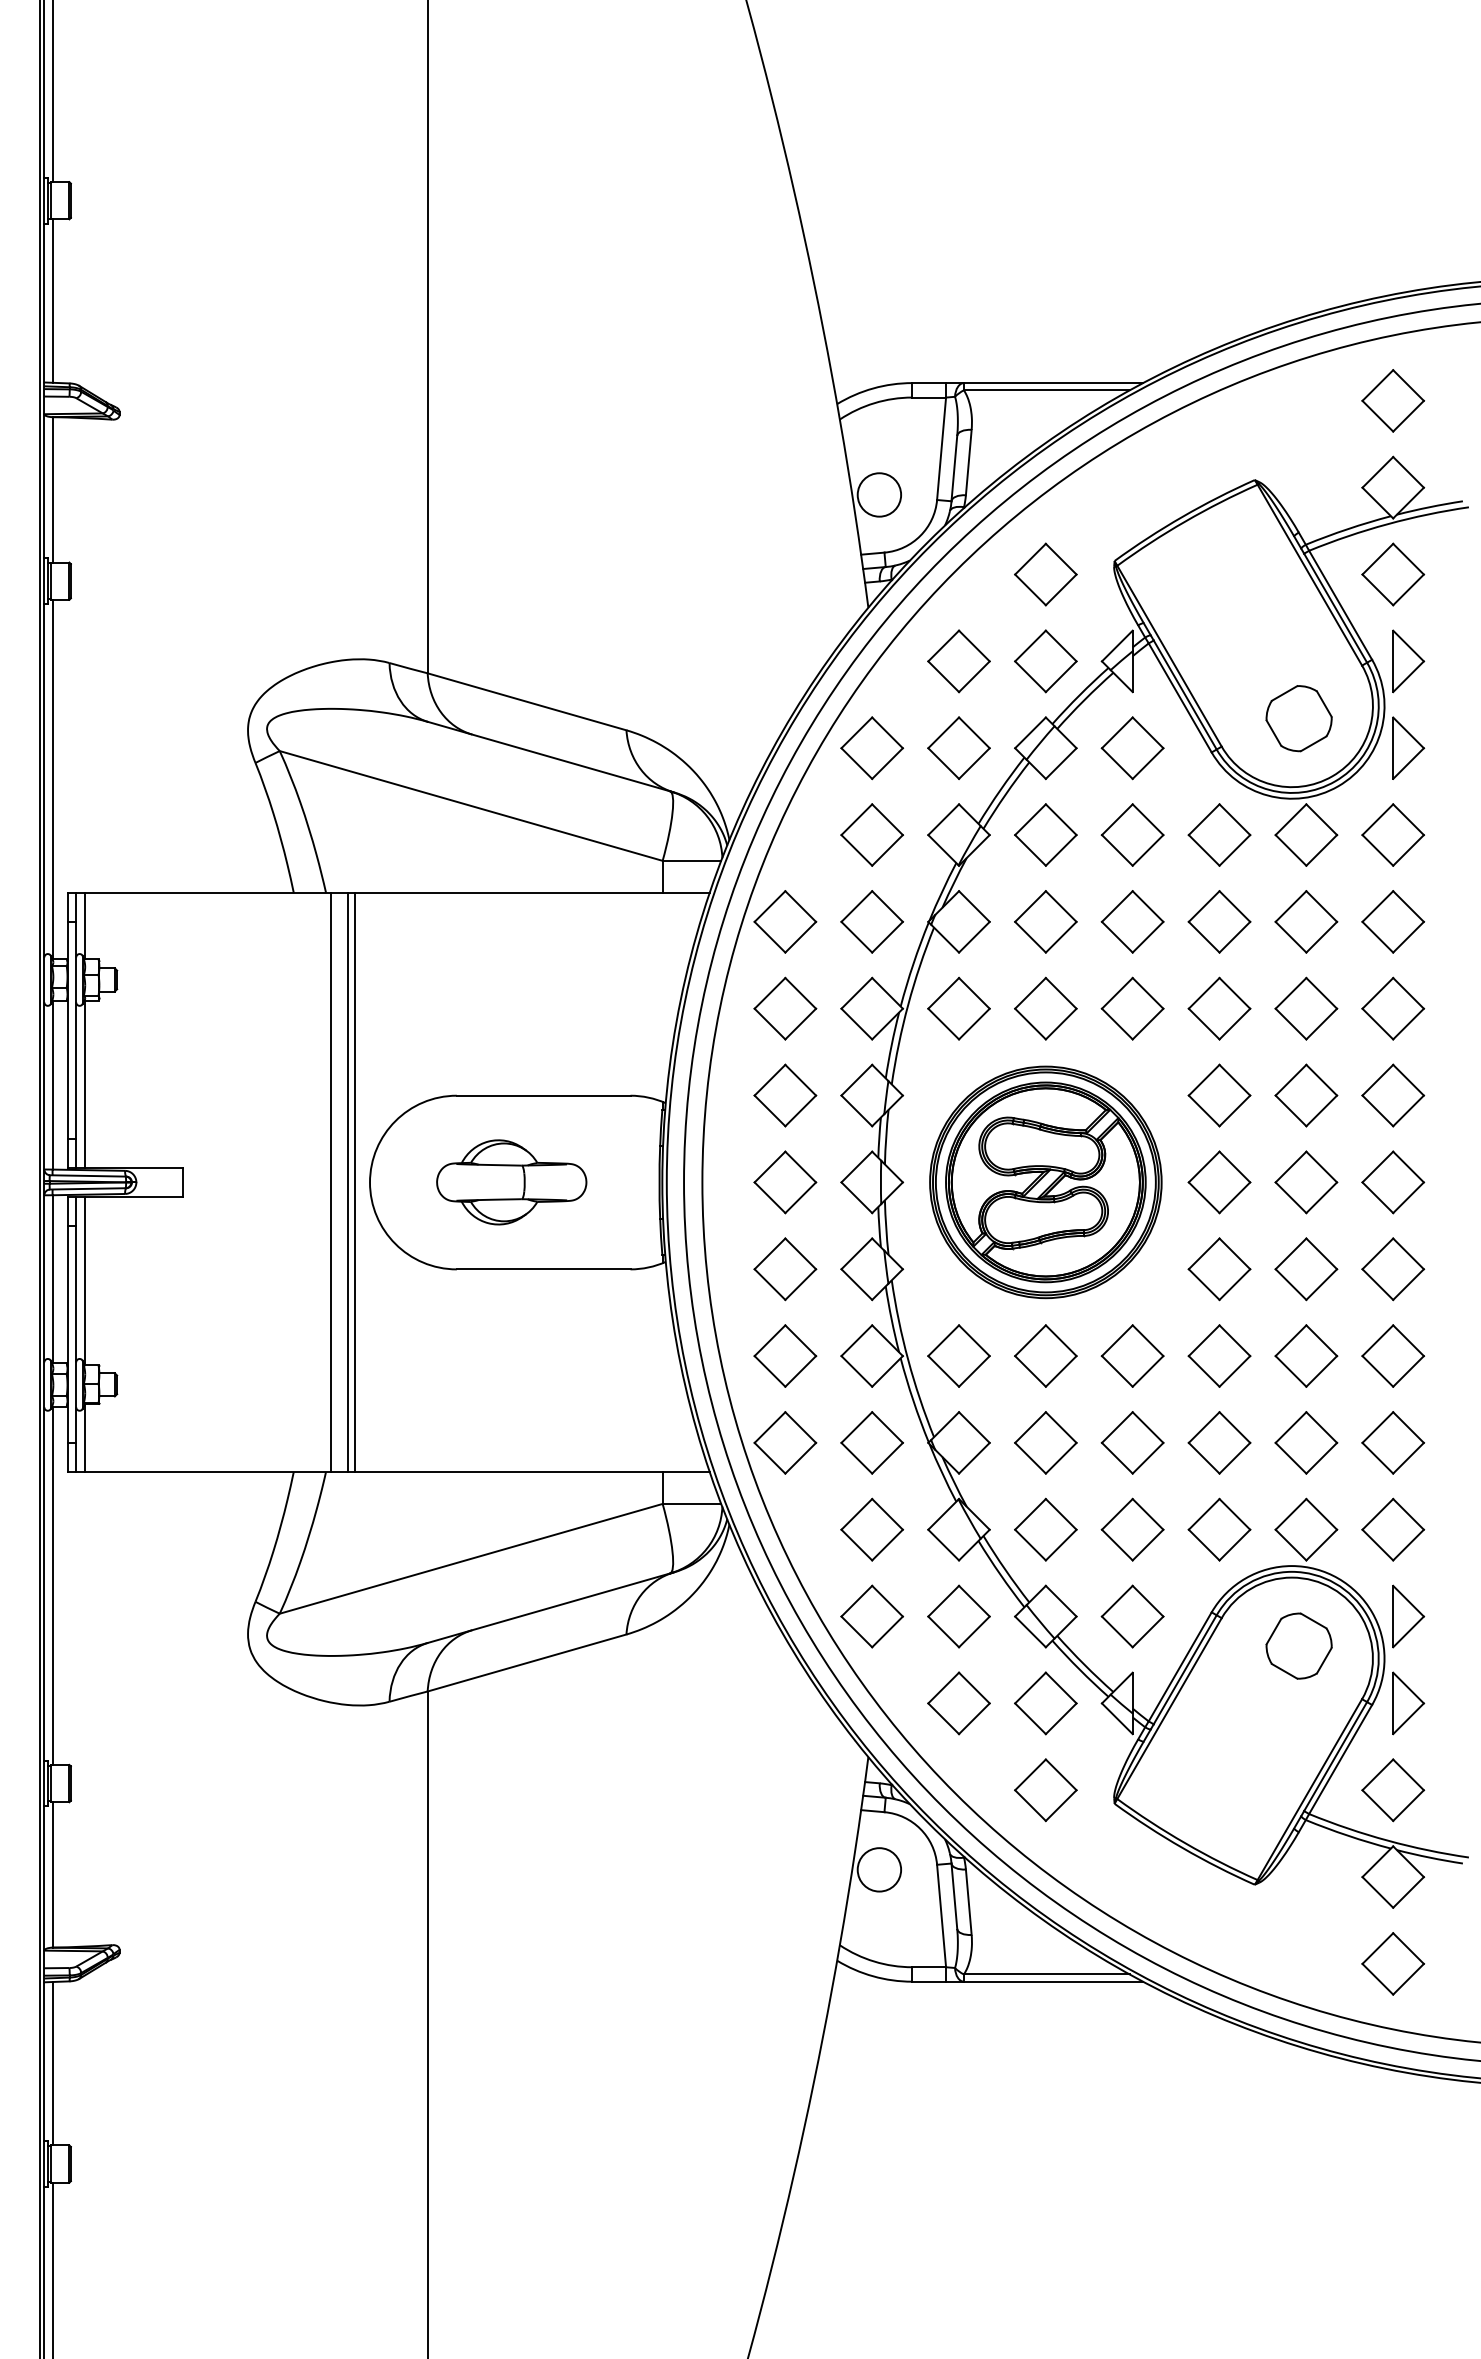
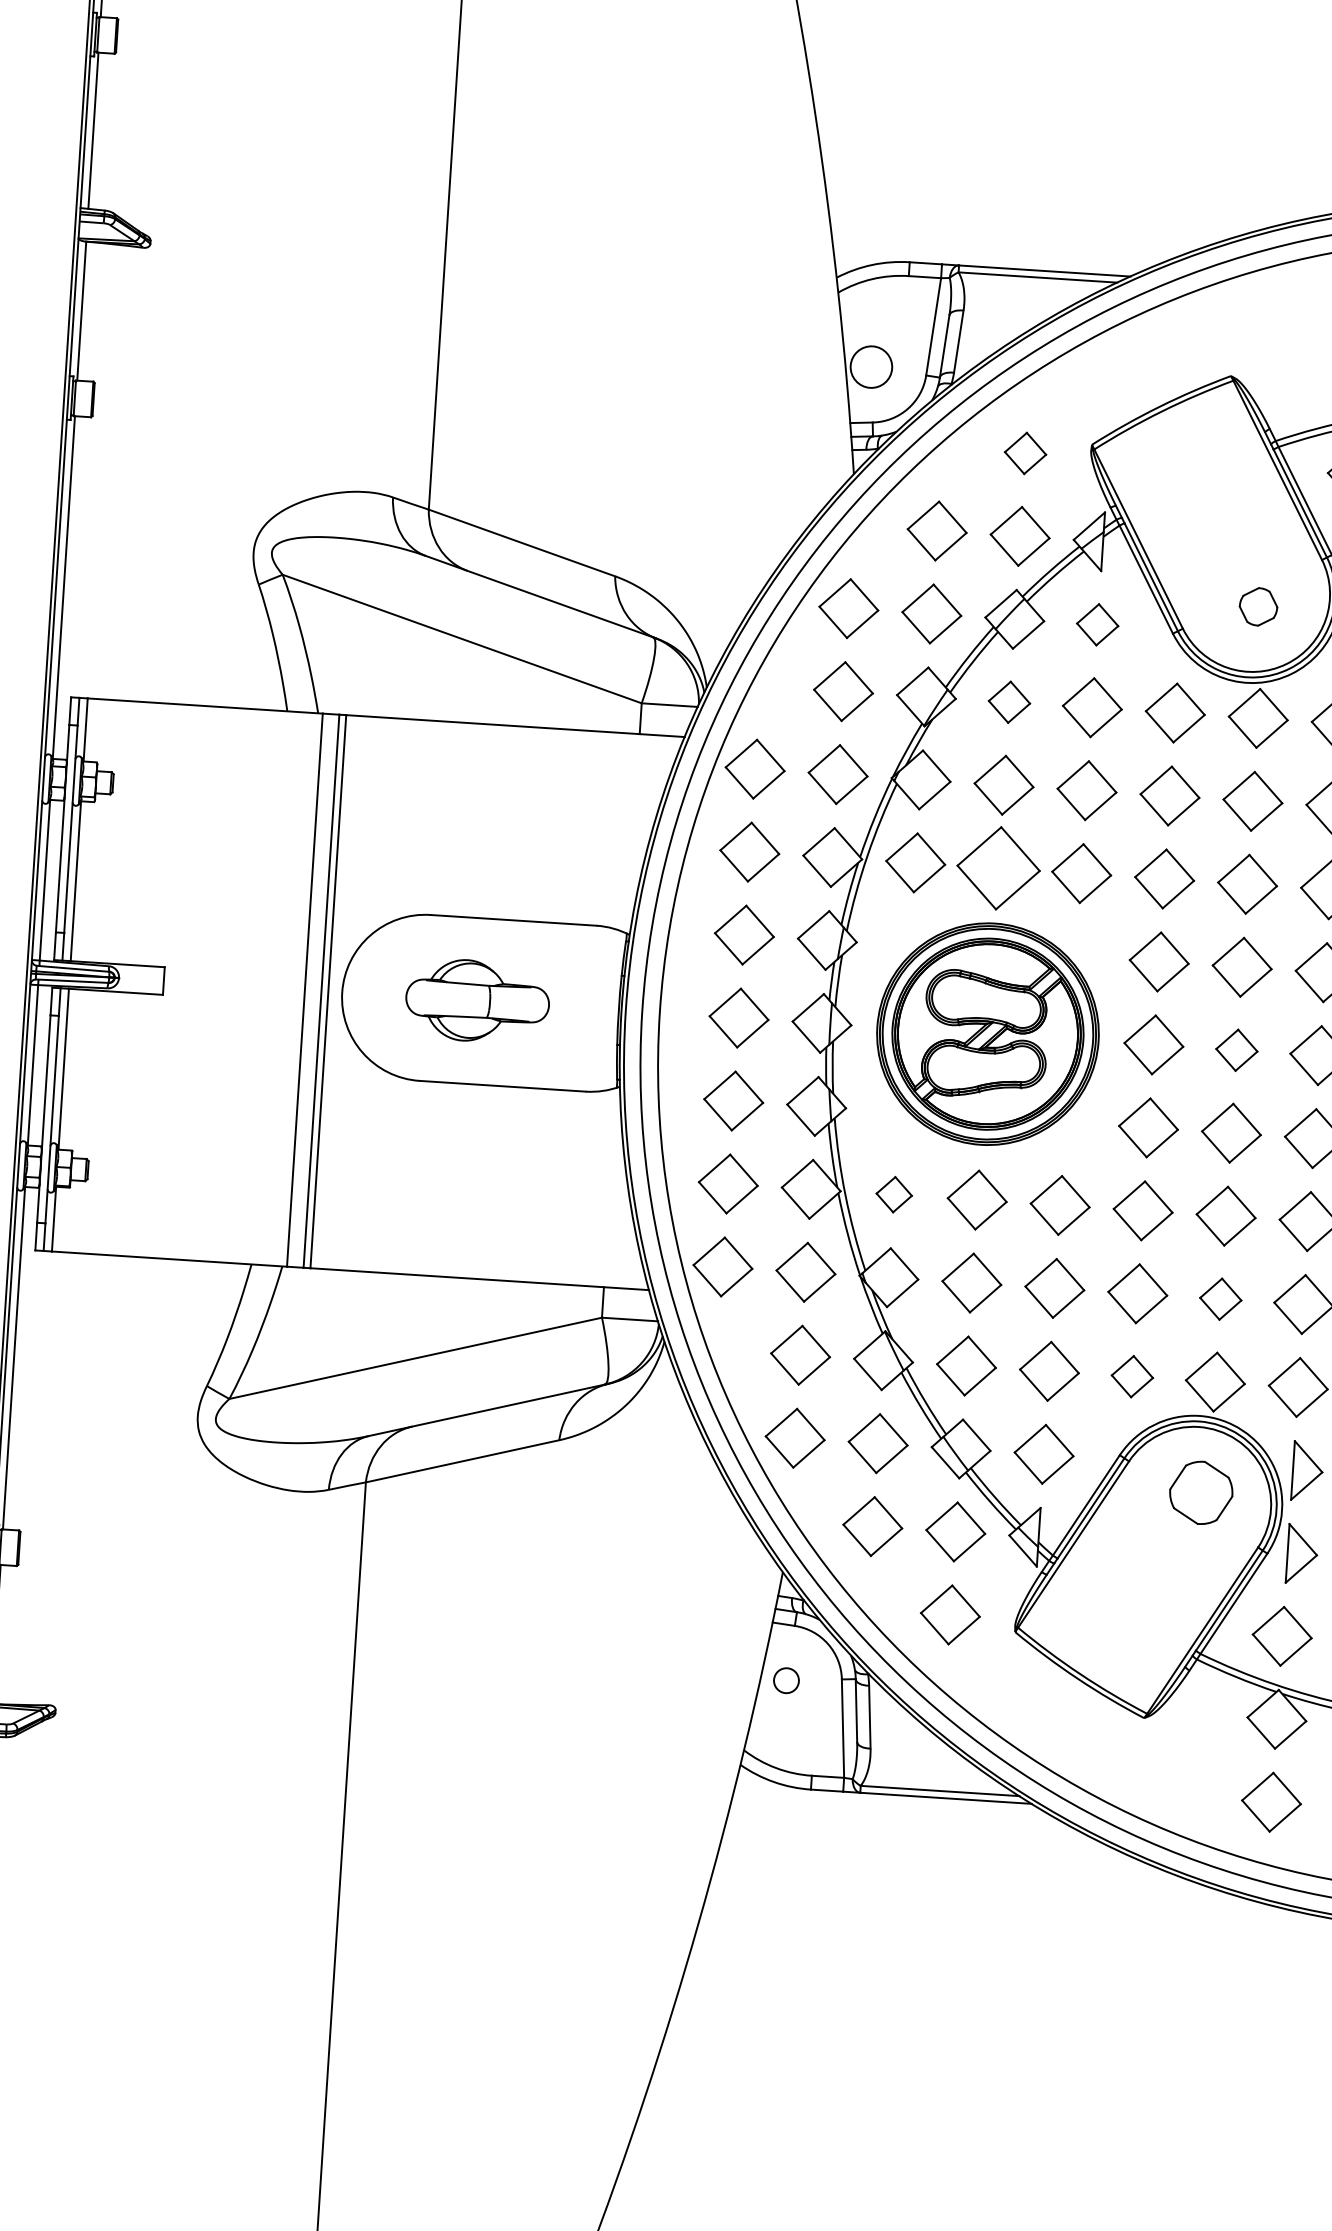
part: (1045, 574) -> (1025, 453), size x0.7
part: (1298, 718) -> (1257, 606), size x0.6
part: (1132, 748) -> (1097, 624), size x0.7
part: (1045, 834) -> (1009, 701), size x0.7
part: (1045, 1008) -> (998, 868), size x1.4
part: (1306, 1182) -> (1236, 1050), size x0.7
part: (958, 1355) -> (893, 1194), size x0.6
part: (1306, 1442) -> (1220, 1298), size x0.7
part: (1219, 1529) -> (1132, 1376), size x0.7
circle: (879, 1869) -> (786, 1680), size x0.6

